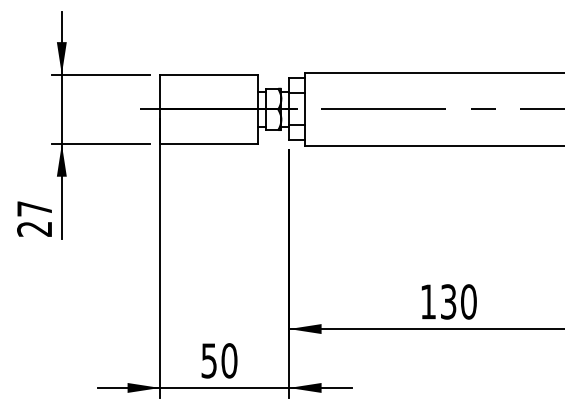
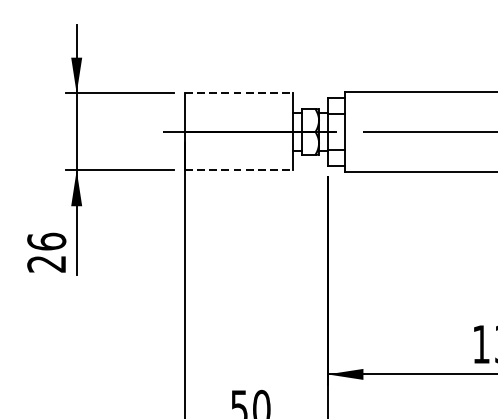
line: (209, 74) -> (239, 93), solid -> dashed
line: (209, 144) -> (239, 170), solid -> dashed
text: (34, 208) -> (46, 241), 27 -> 26

